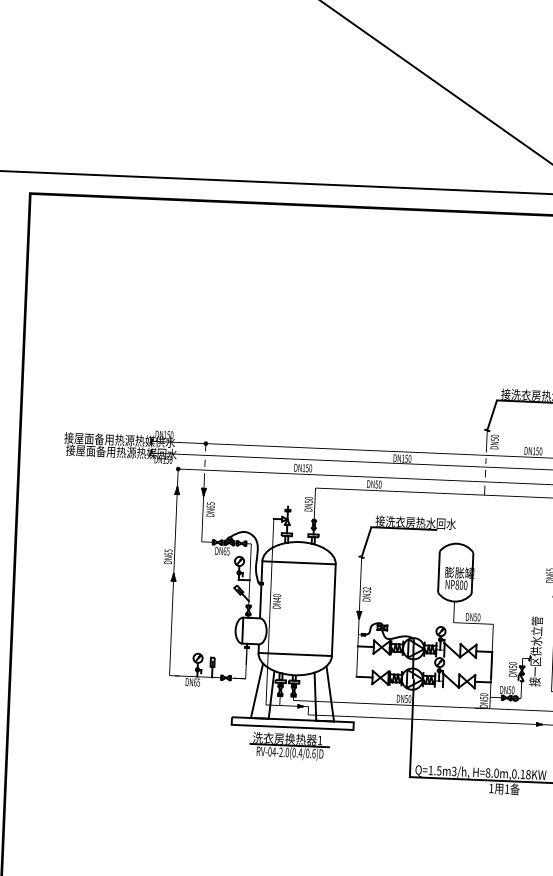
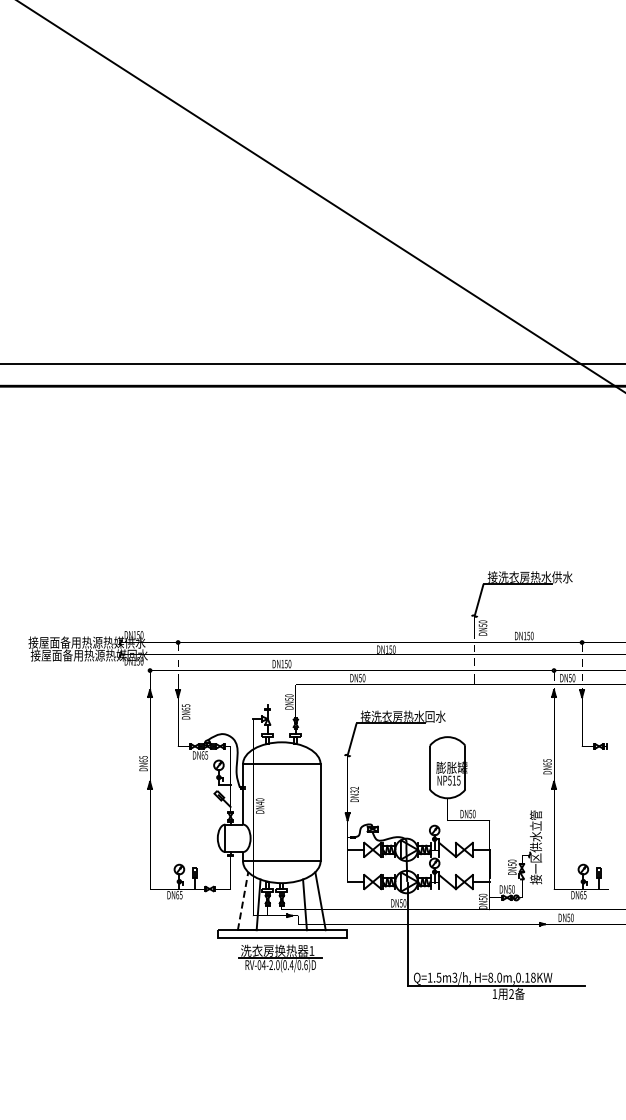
text: (461, 585) -> (454, 780), NP800 -> NP515
line: (257, 690) -> (243, 900), solid -> dashed
text: (507, 788) -> (511, 993), 1 -> 2

